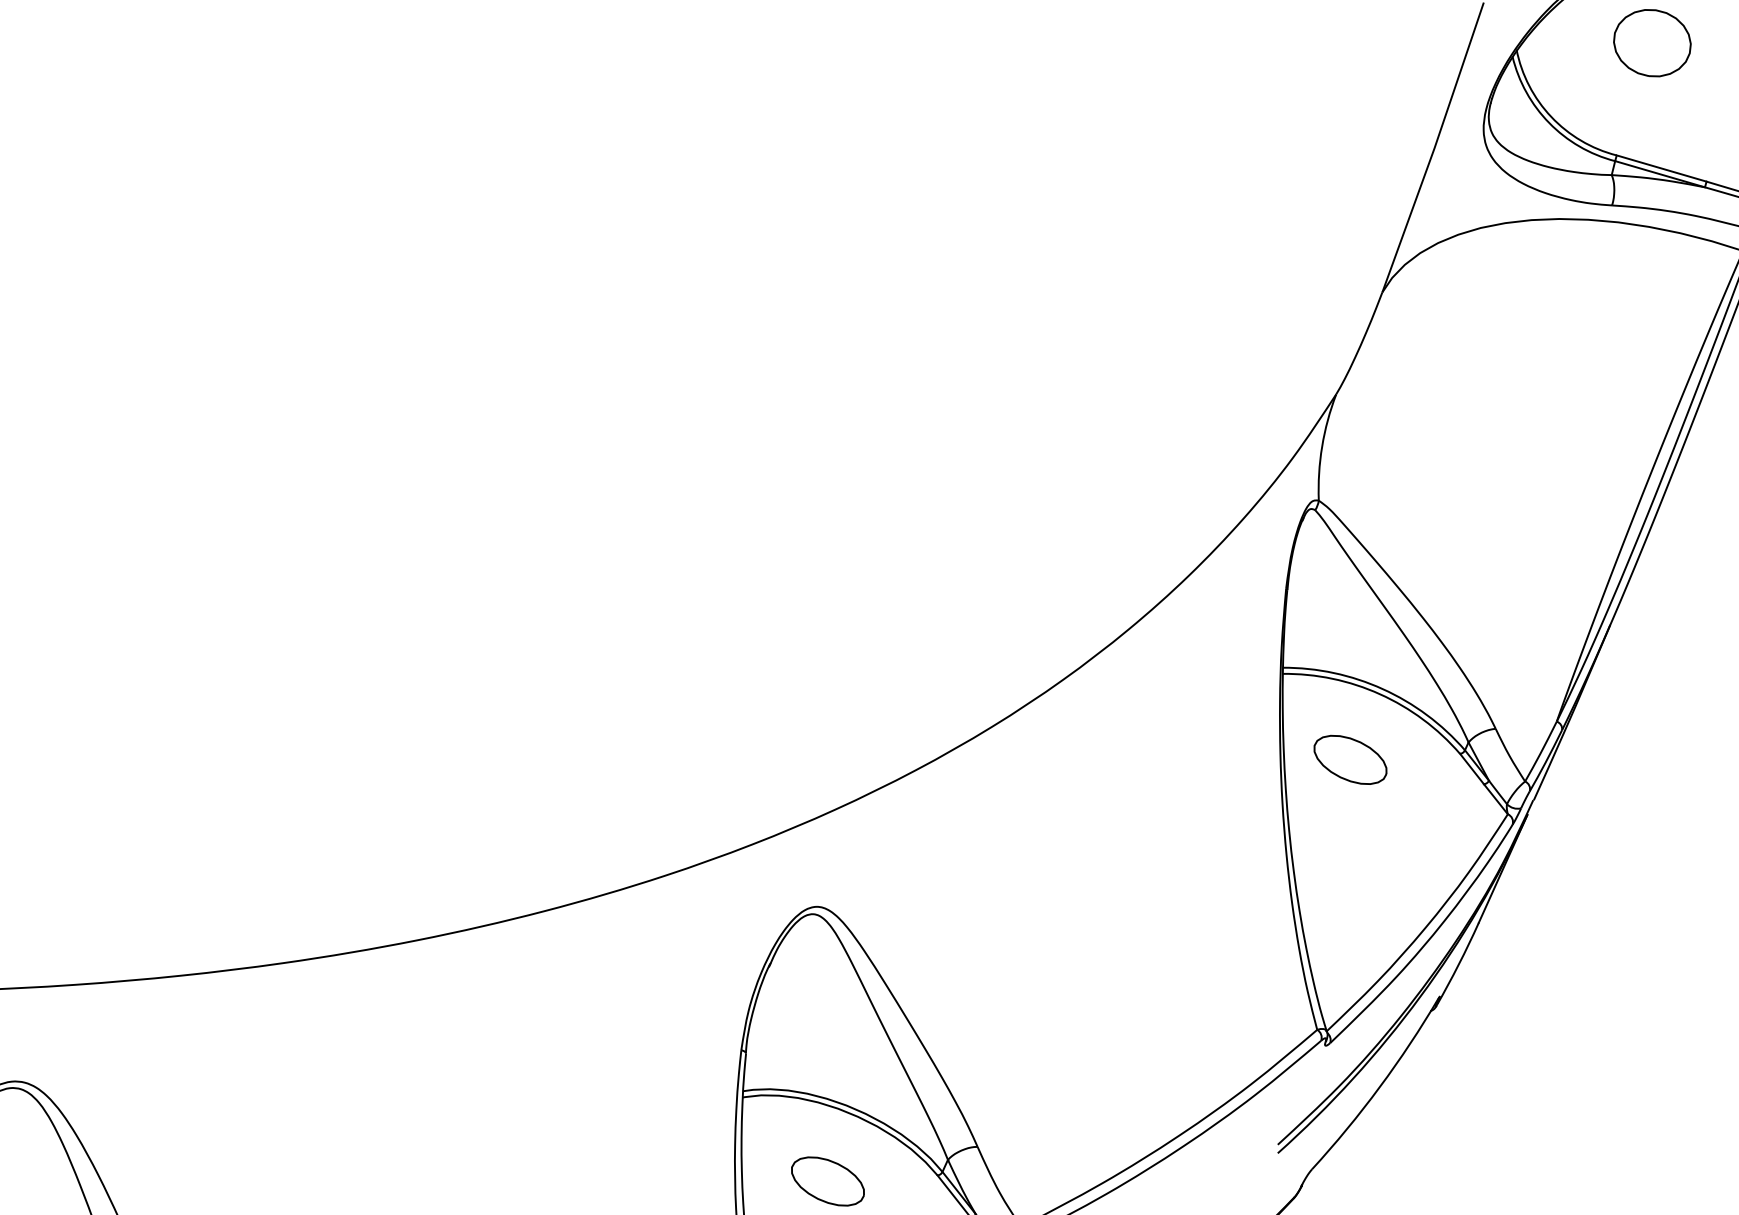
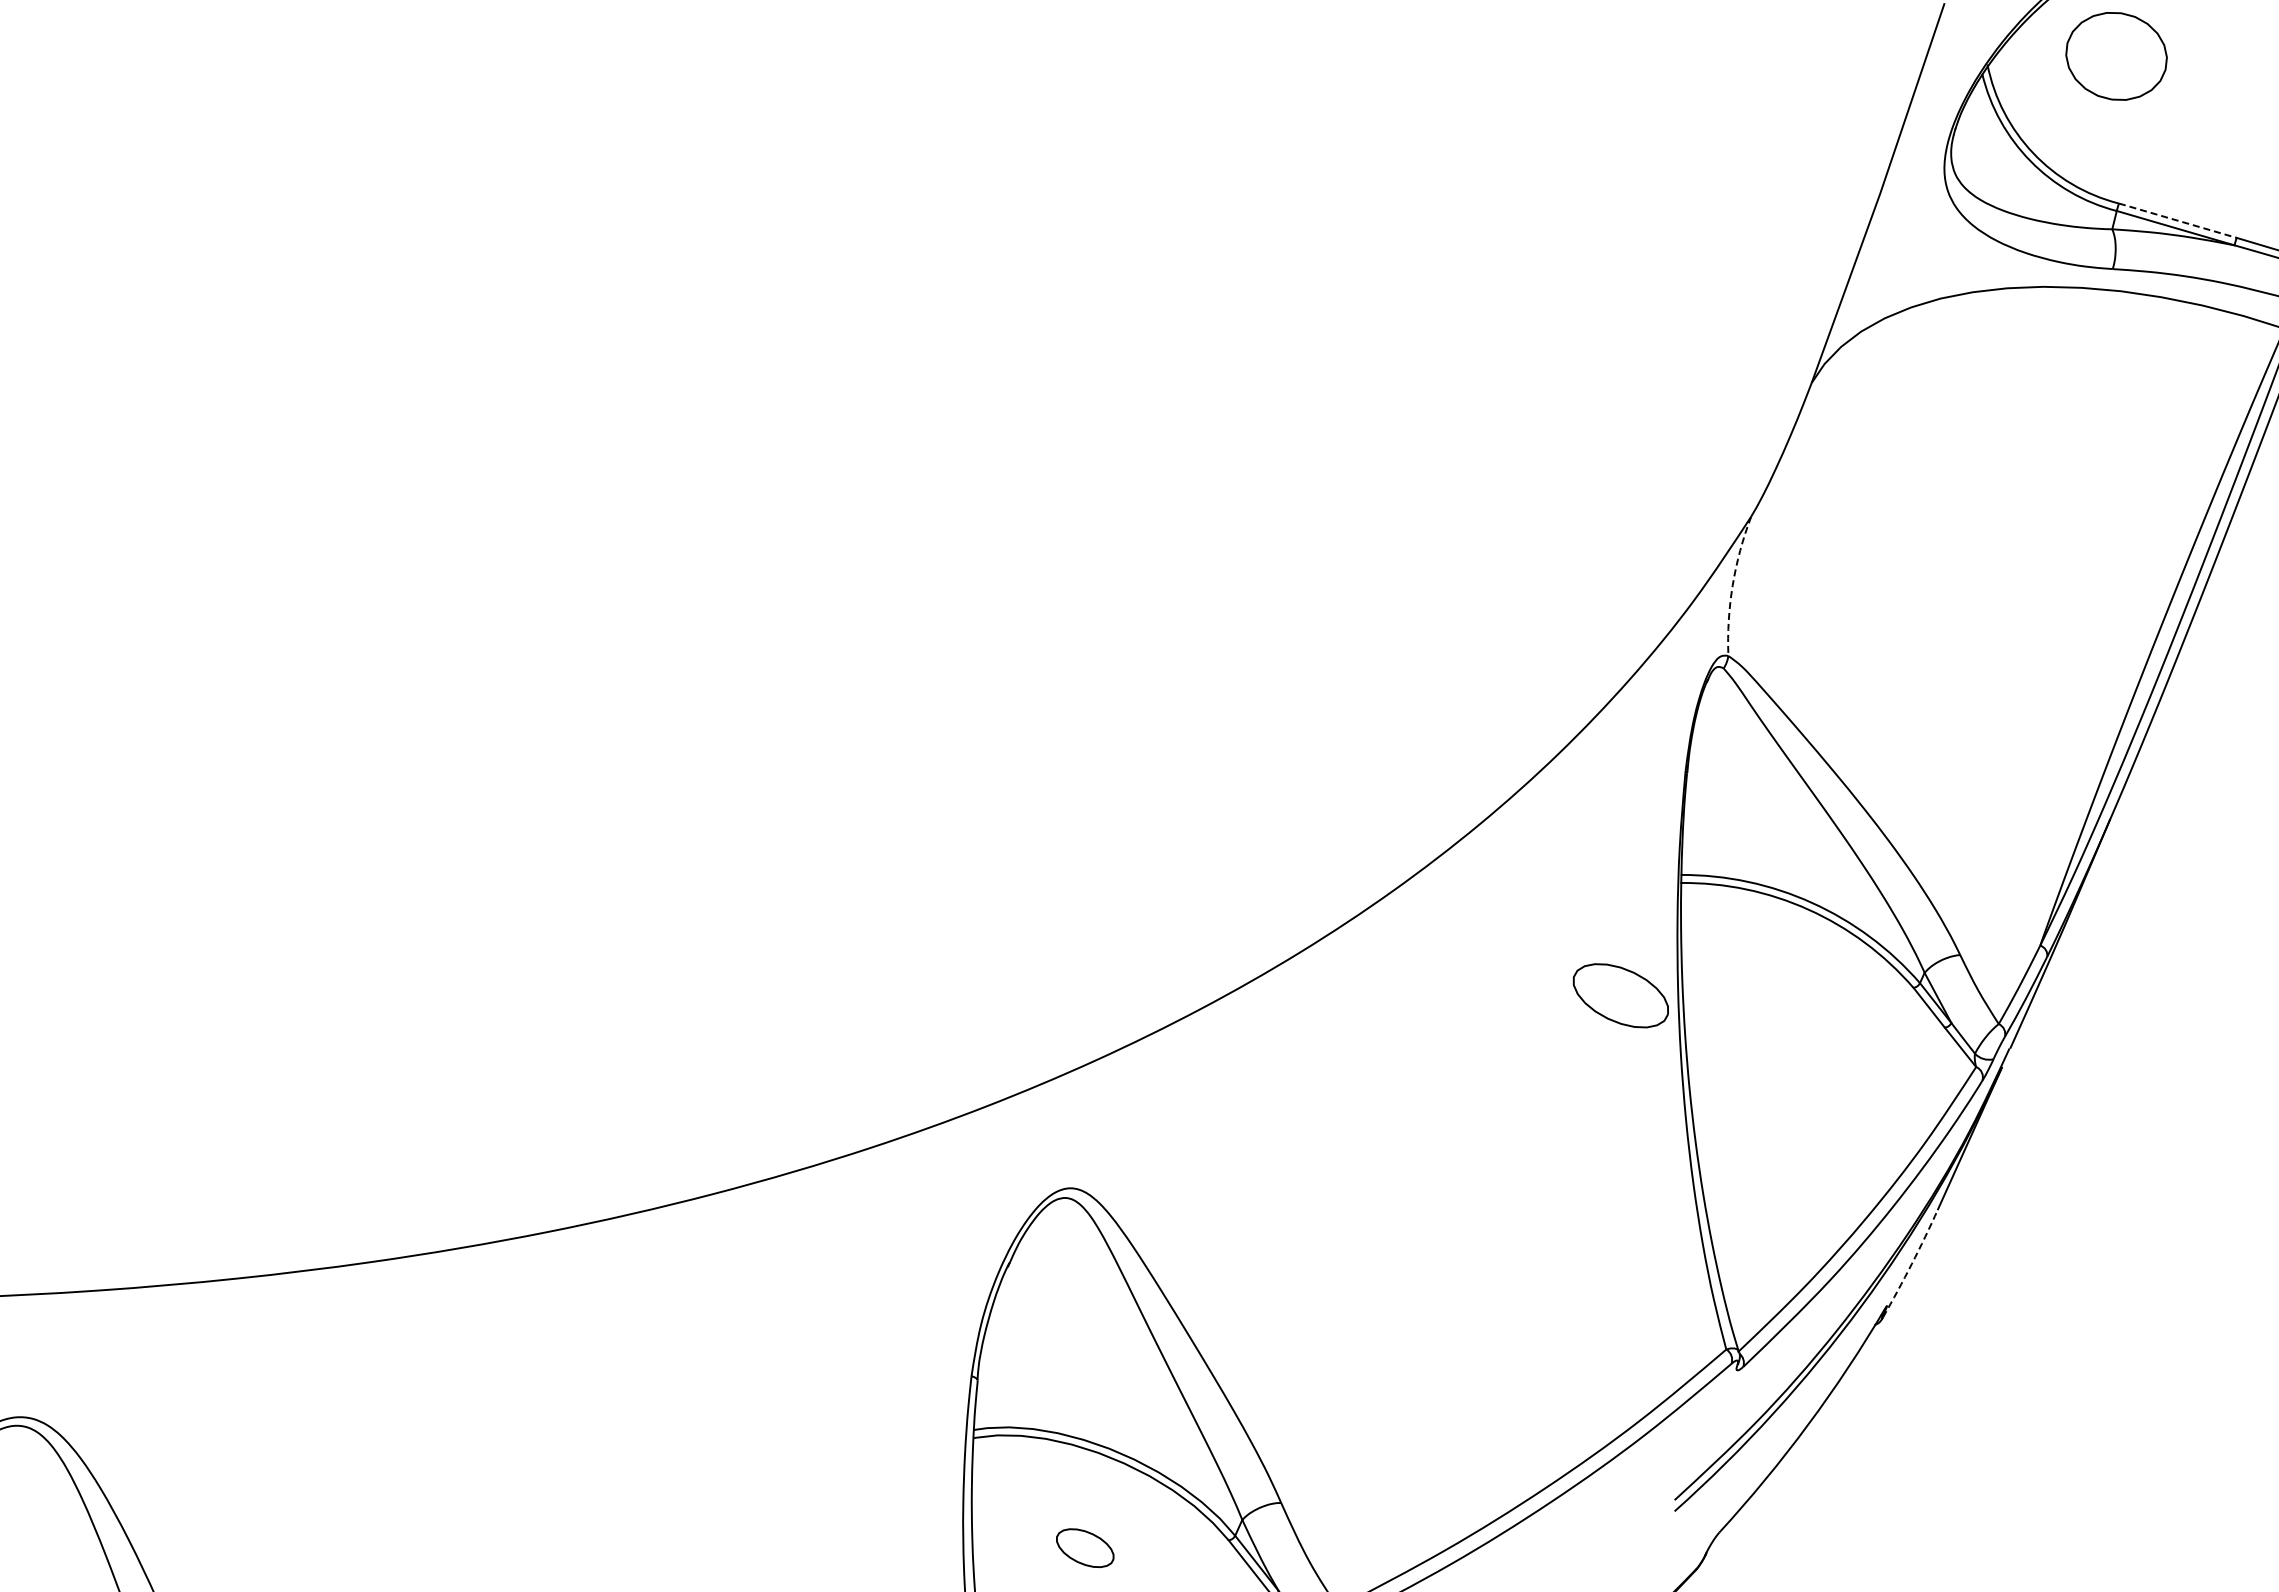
part: (1652, 43) -> (2116, 56), moved
line: (1662, 168) -> (2178, 220), solid -> dashed
arc: (1321, 446) -> (1732, 585), solid -> dashed
part: (1350, 759) -> (1620, 995), moved
arc: (1458, 964) -> (1911, 1263), solid -> dashed
part: (828, 1180) -> (1085, 1547), size x0.6

